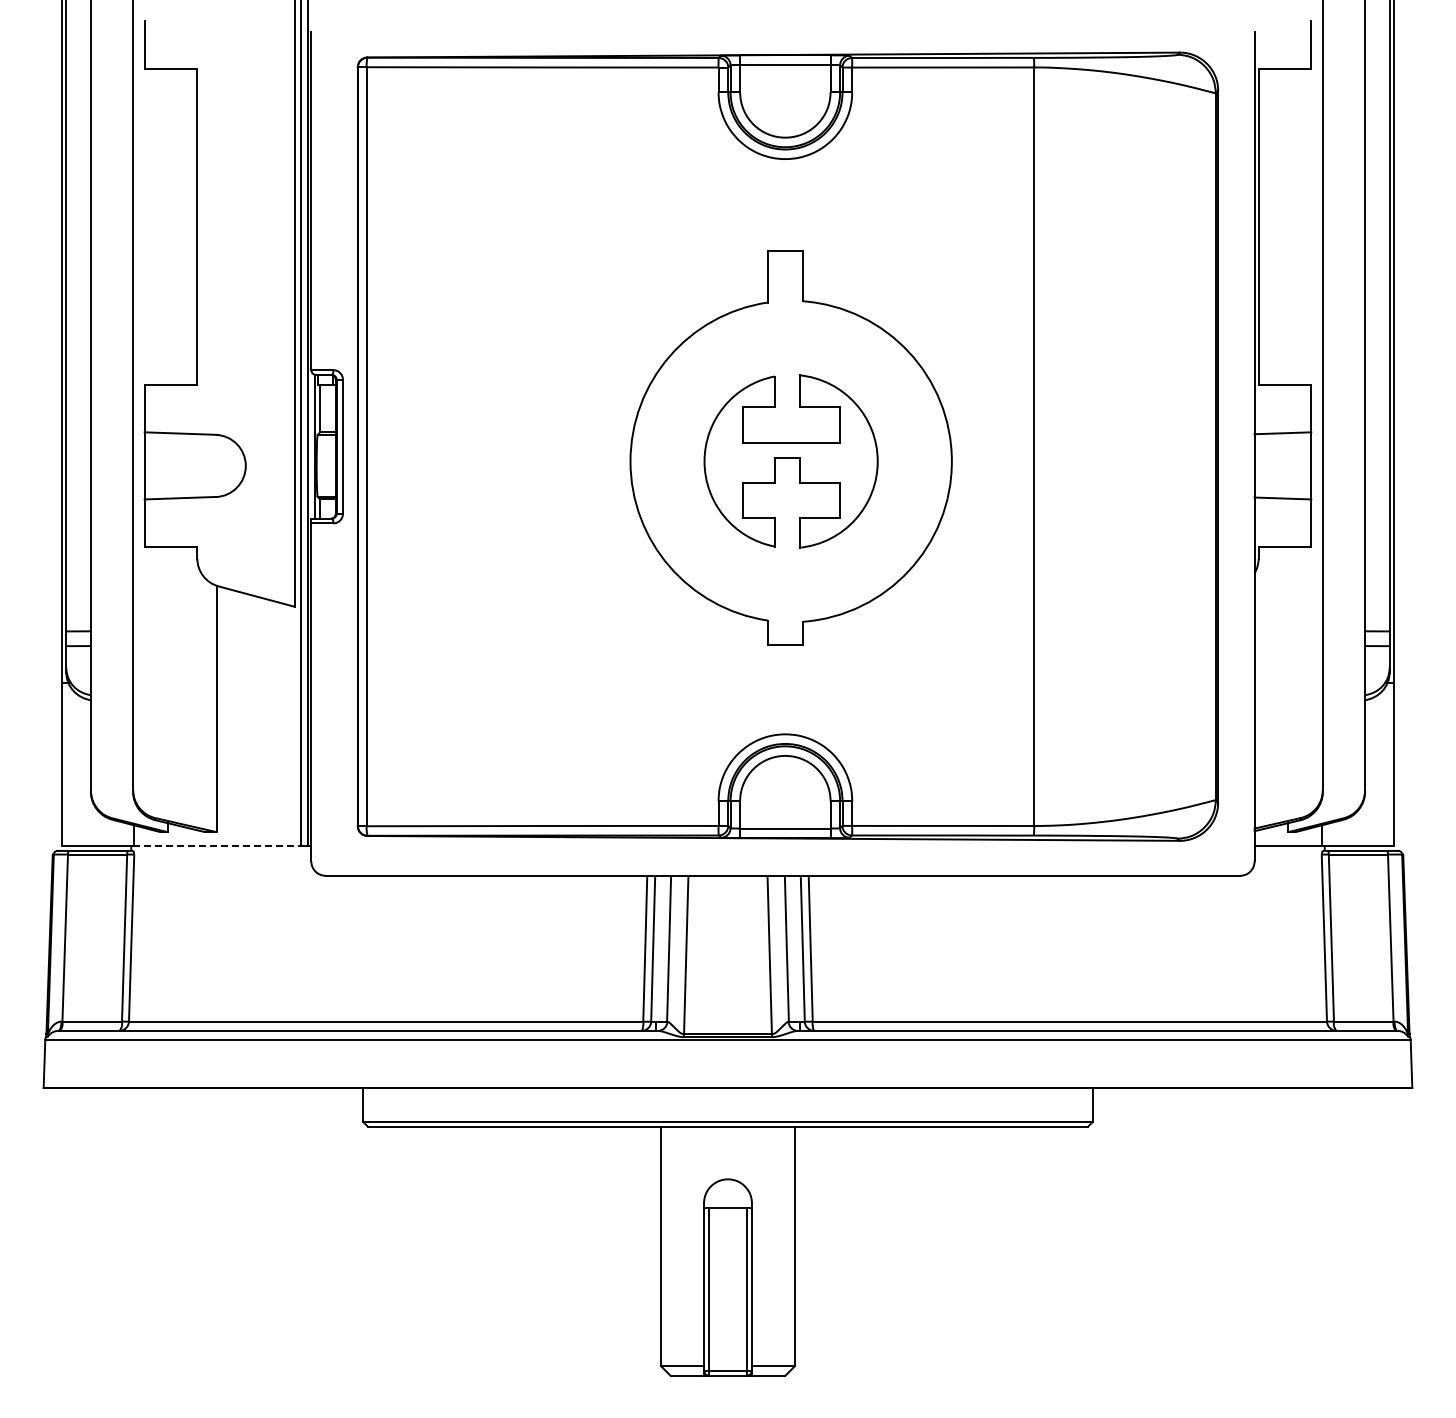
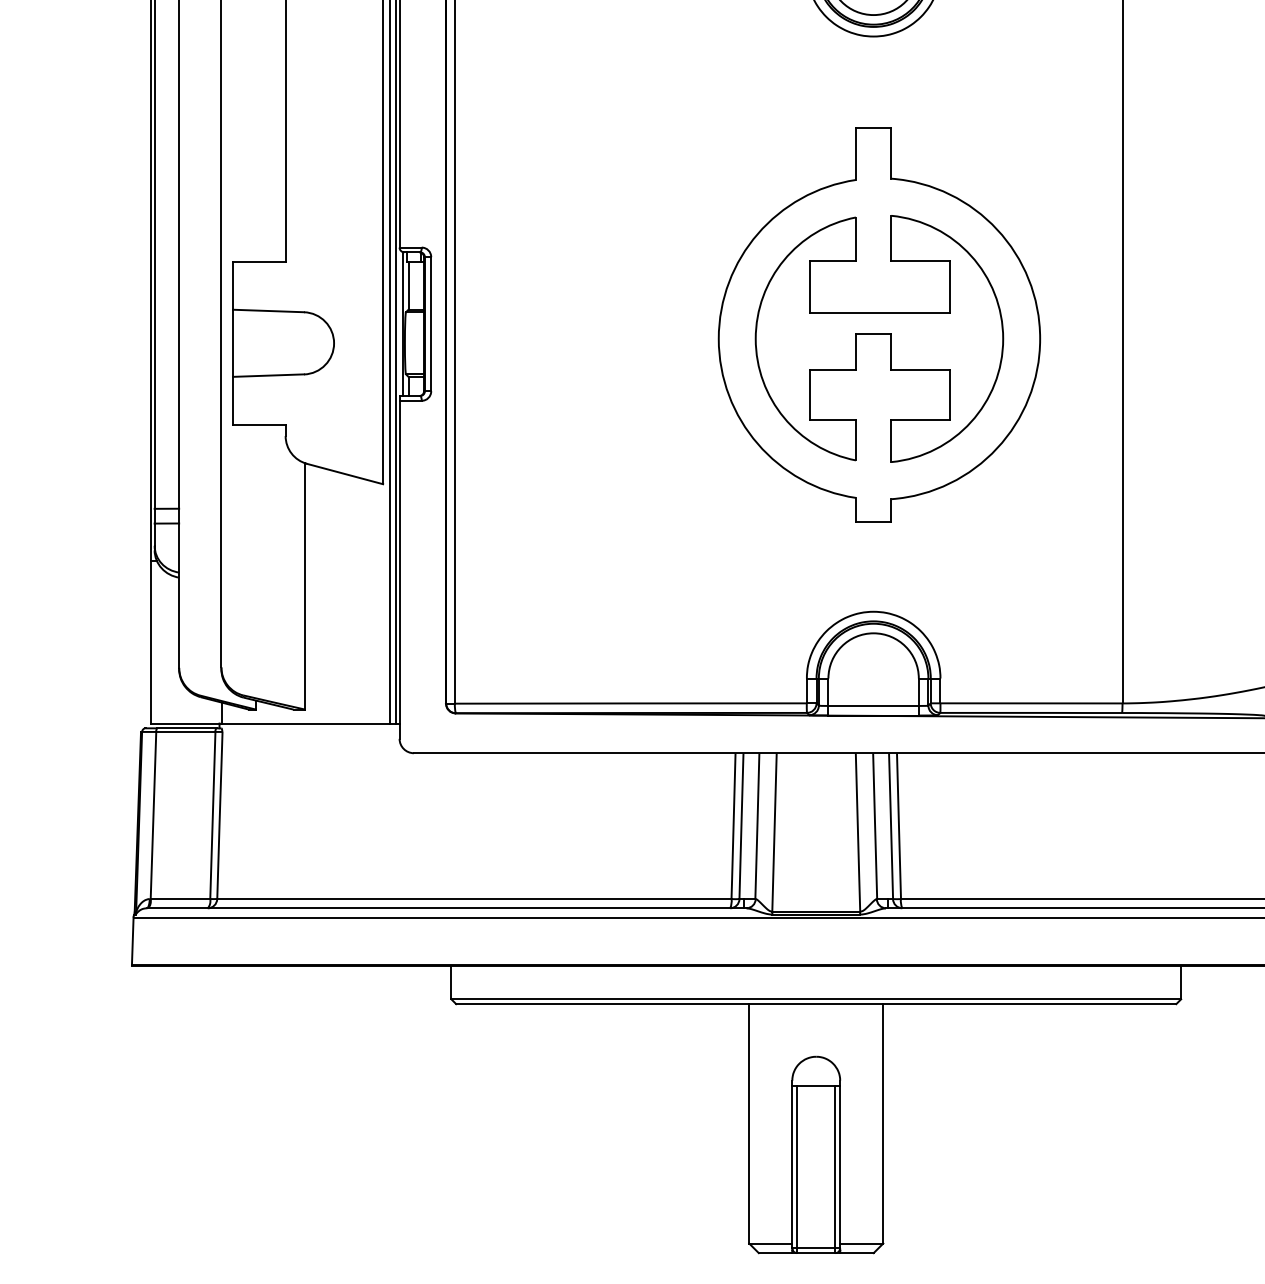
part: (790, 461) -> (878, 338), size x1.43
line: (217, 846) -> (305, 723), dashed -> solid

